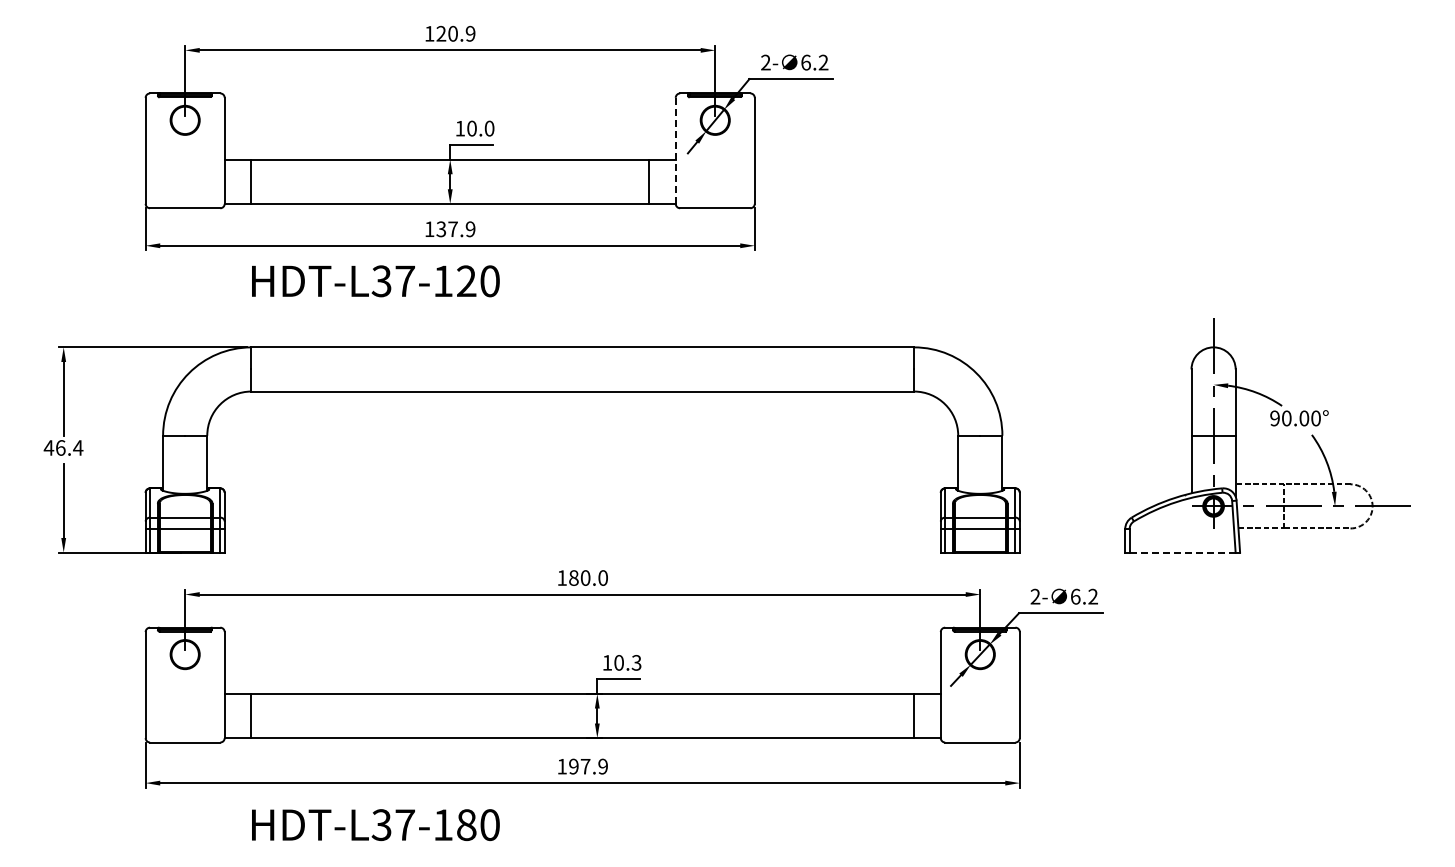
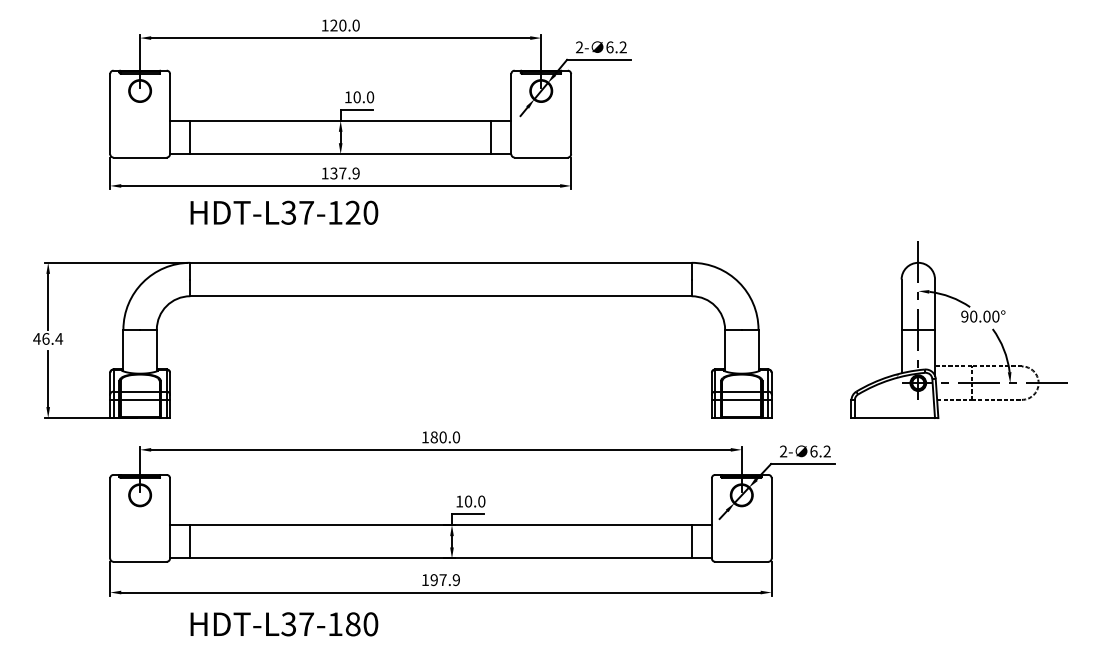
text: (470, 33) -> (356, 25), 120.9 -> 120.0
line: (675, 150) -> (511, 113), dashed -> solid
line: (1182, 552) -> (894, 418), dashed -> solid
text: (636, 662) -> (481, 501), 10.3 -> 10.0

